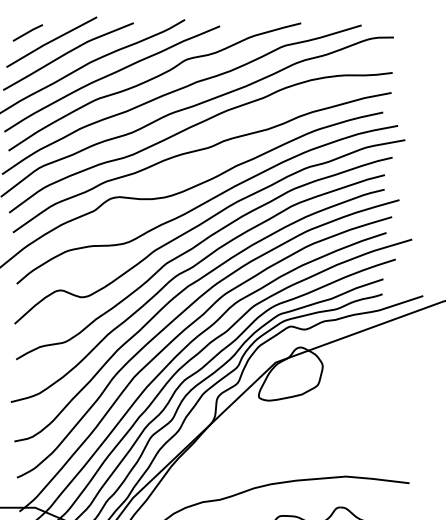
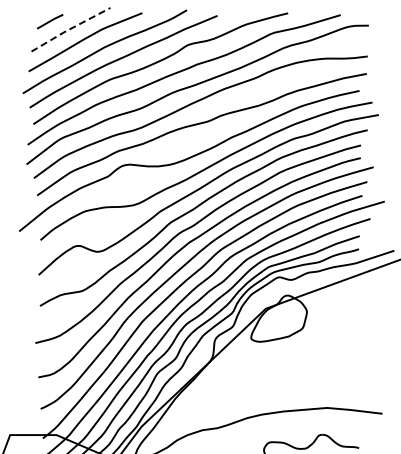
line: (51, 41) -> (70, 29), solid -> dashed

